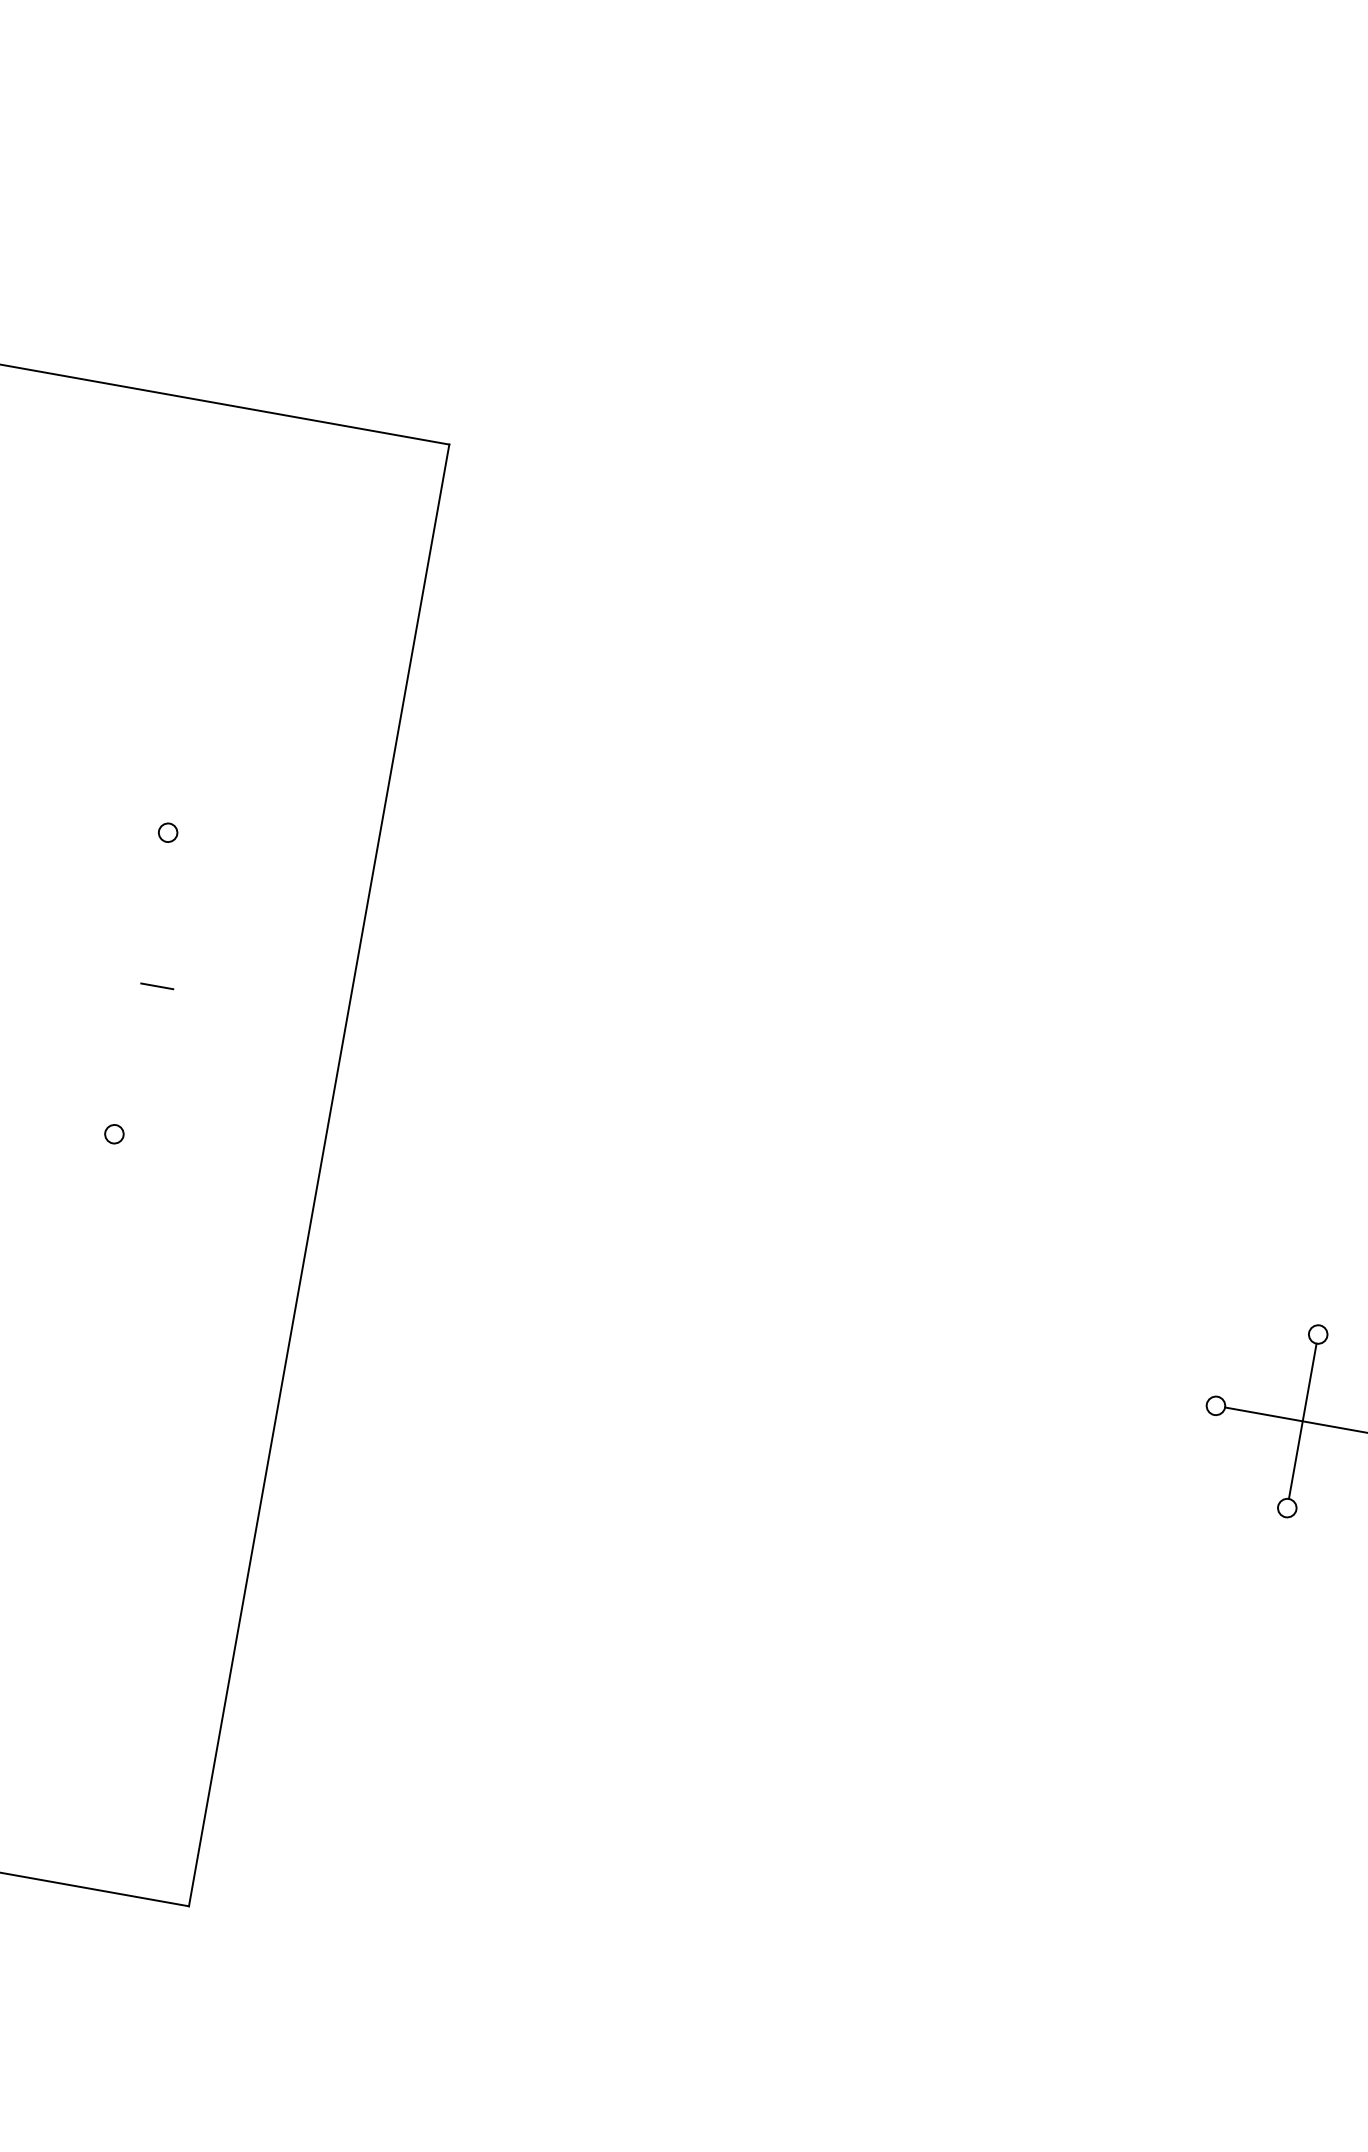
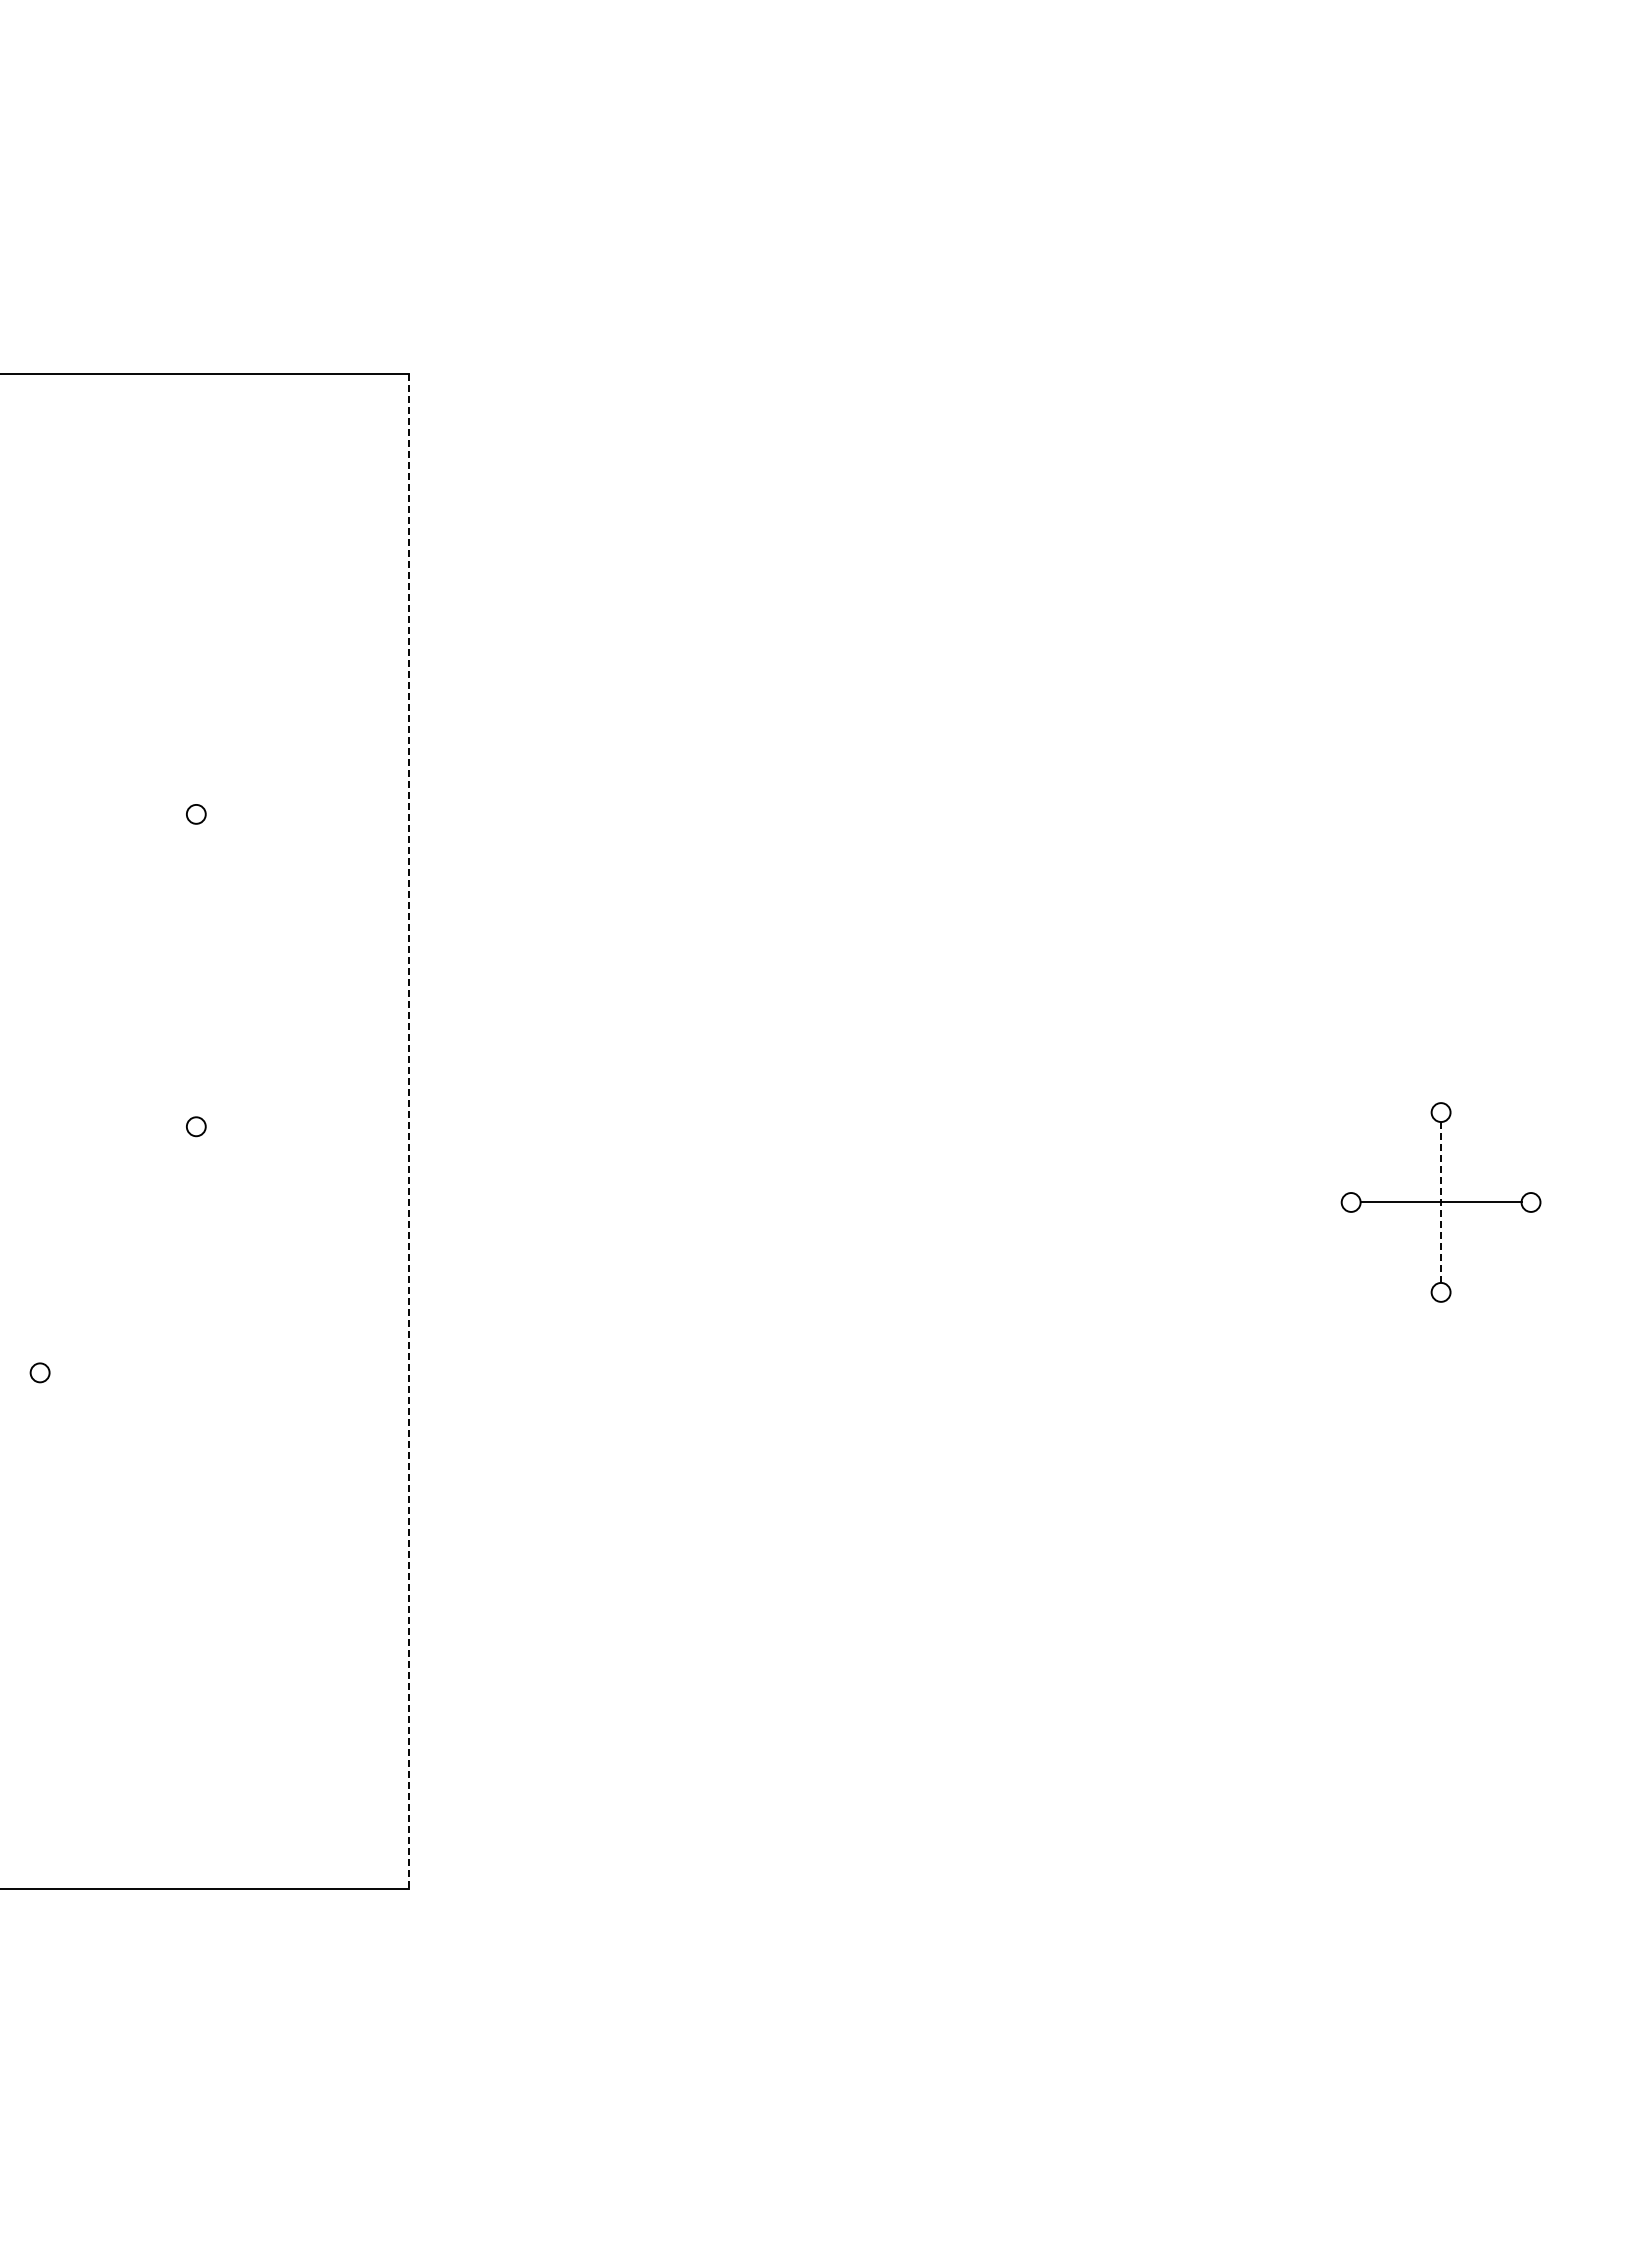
line: (156, 986) -> (212, 970), removed
line: (319, 1175) -> (409, 1131), solid -> dashed
line: (1303, 1420) -> (1441, 1201), solid -> dashed

